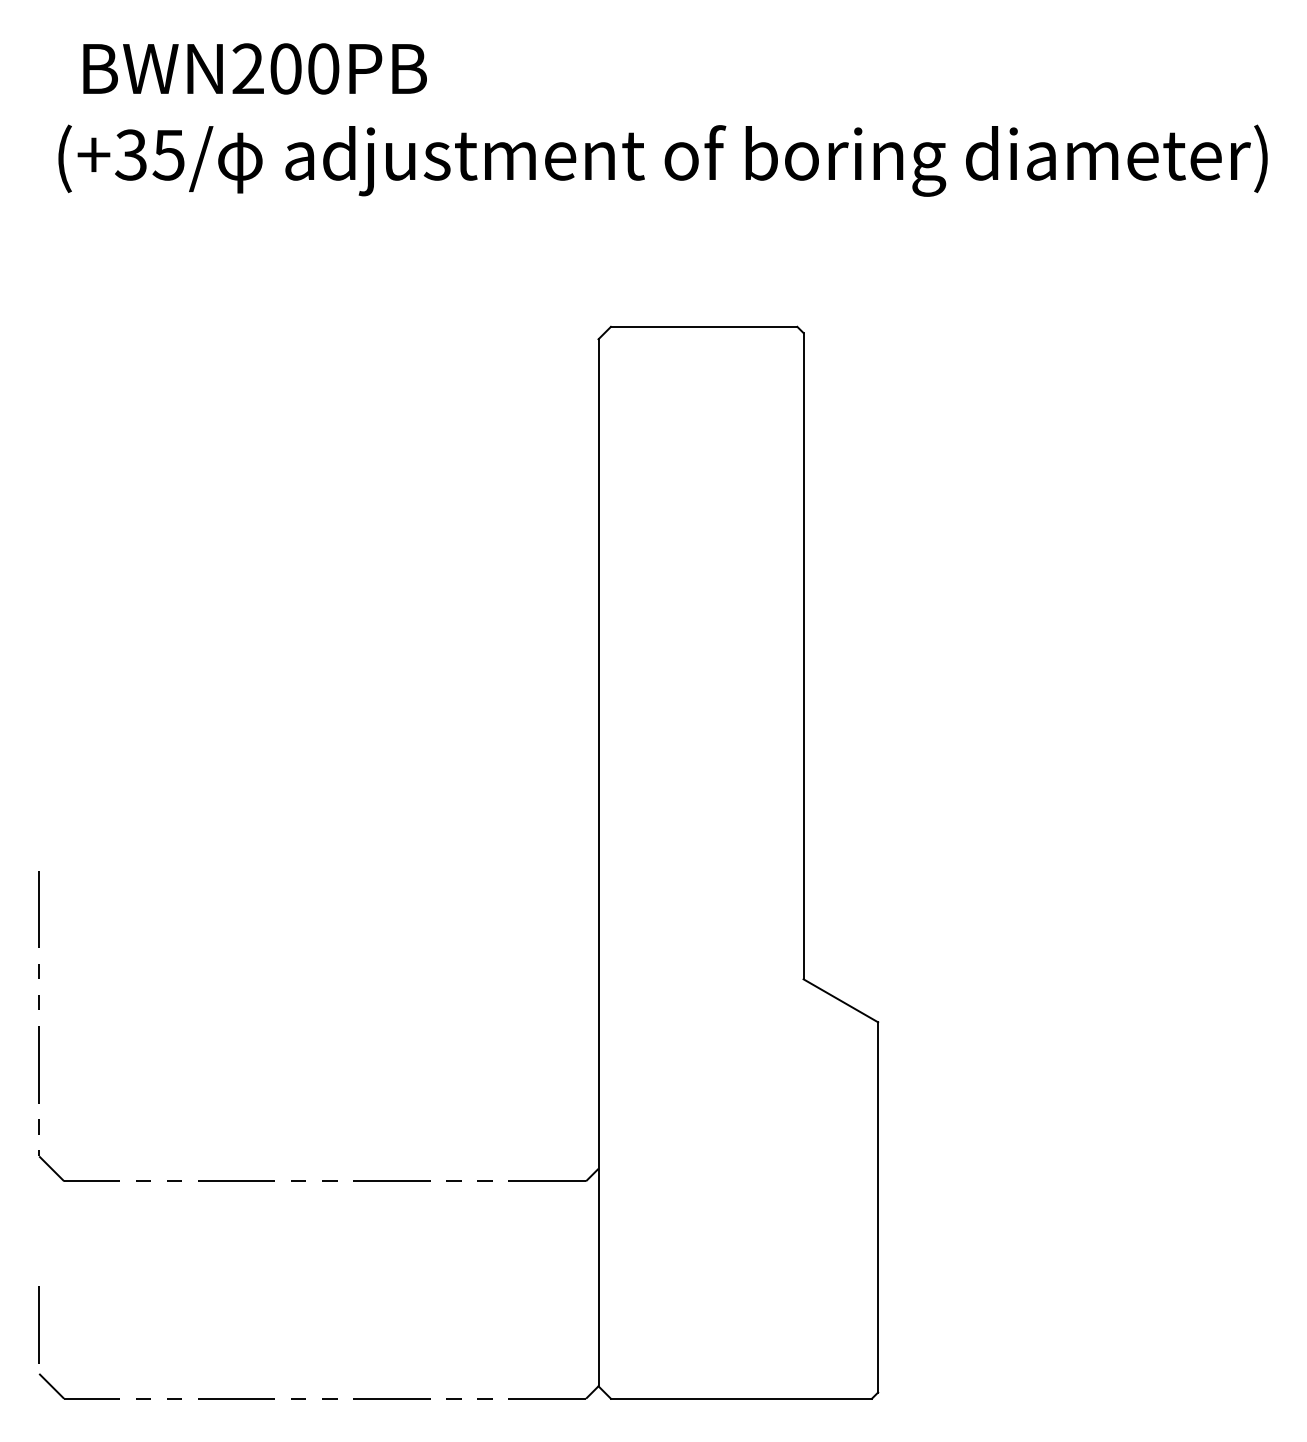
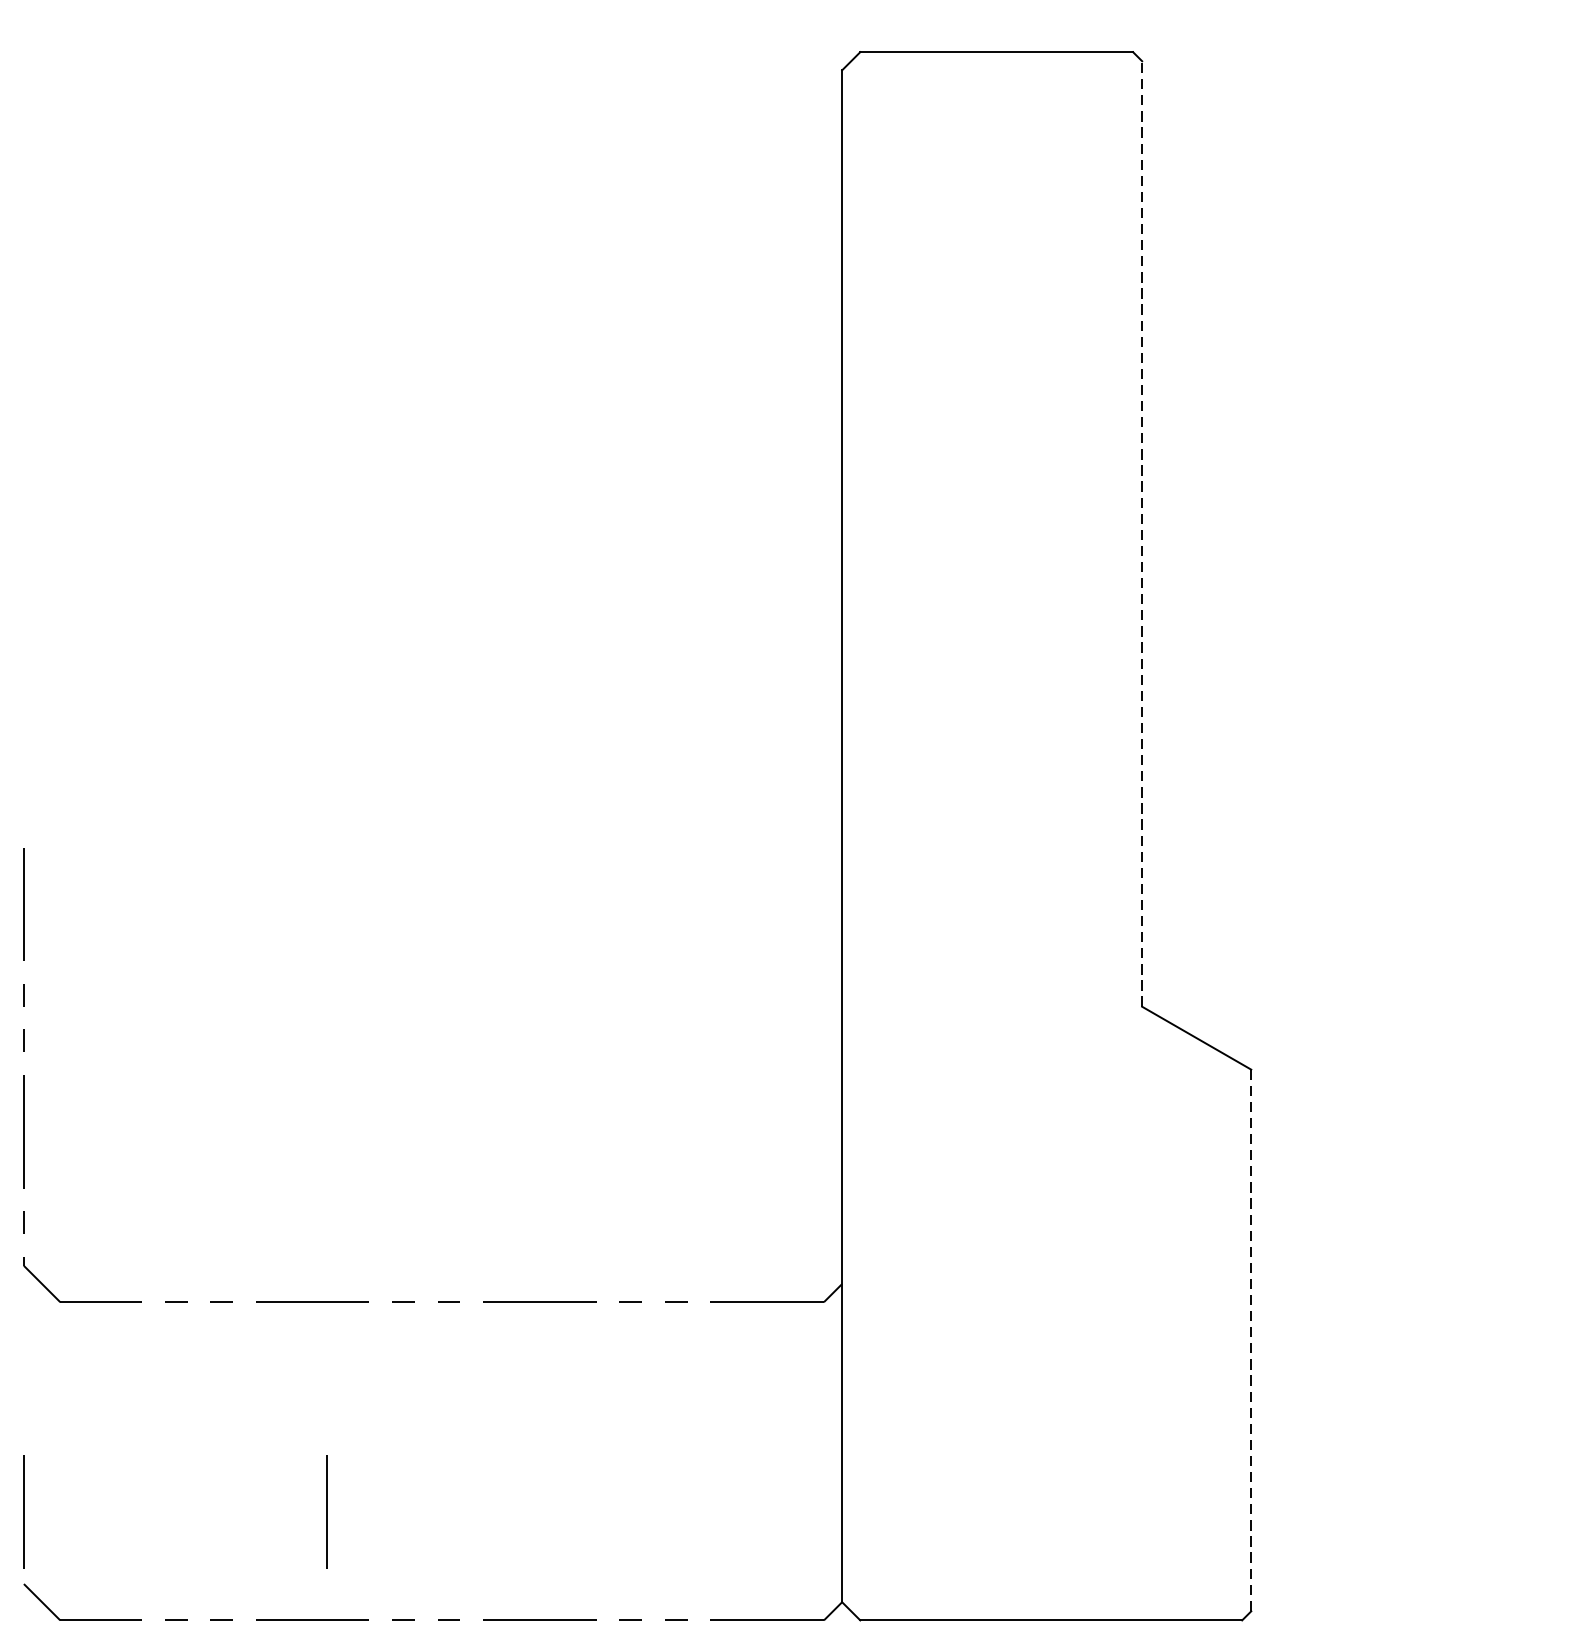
line: (803, 655) -> (1142, 532), solid -> dashed
line: (878, 1207) -> (1251, 1340), solid -> dashed
line: (245, 1324) -> (325, 1511), added

